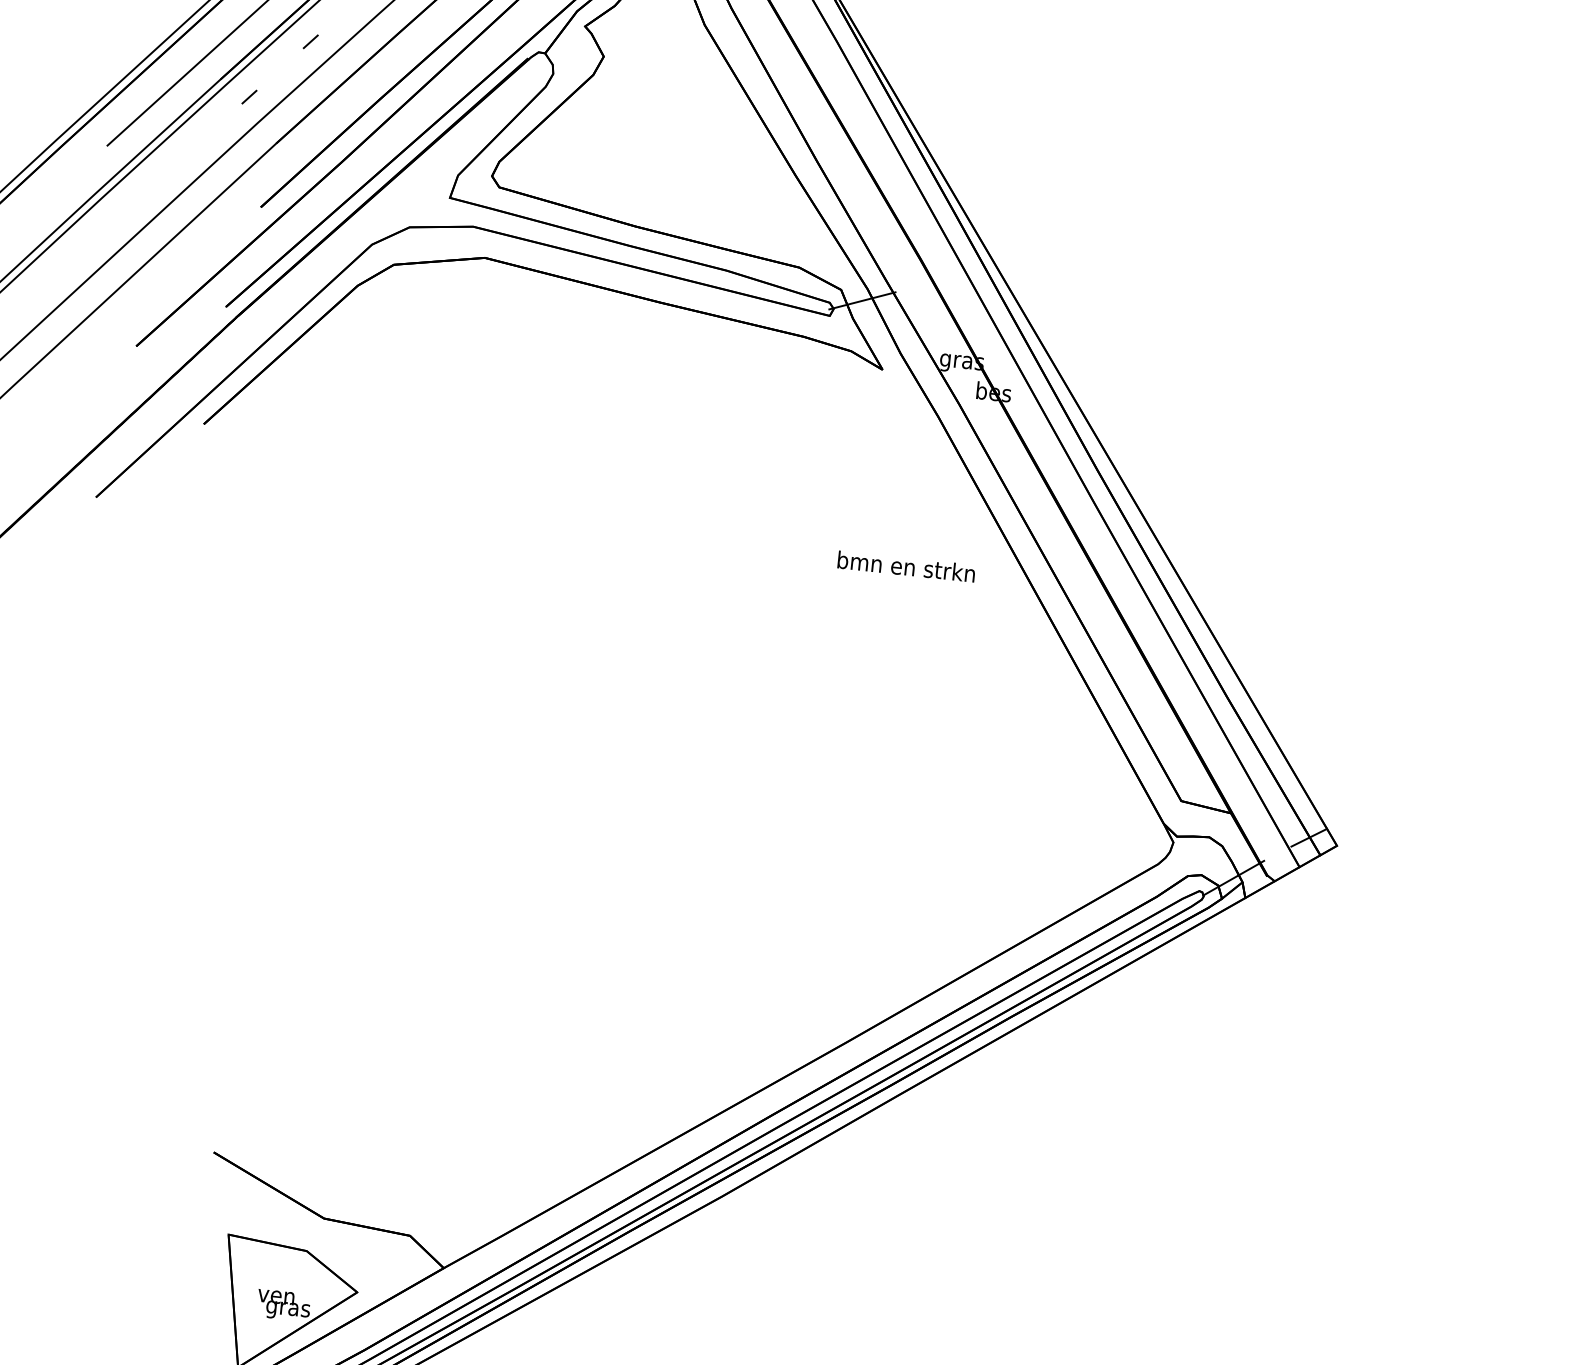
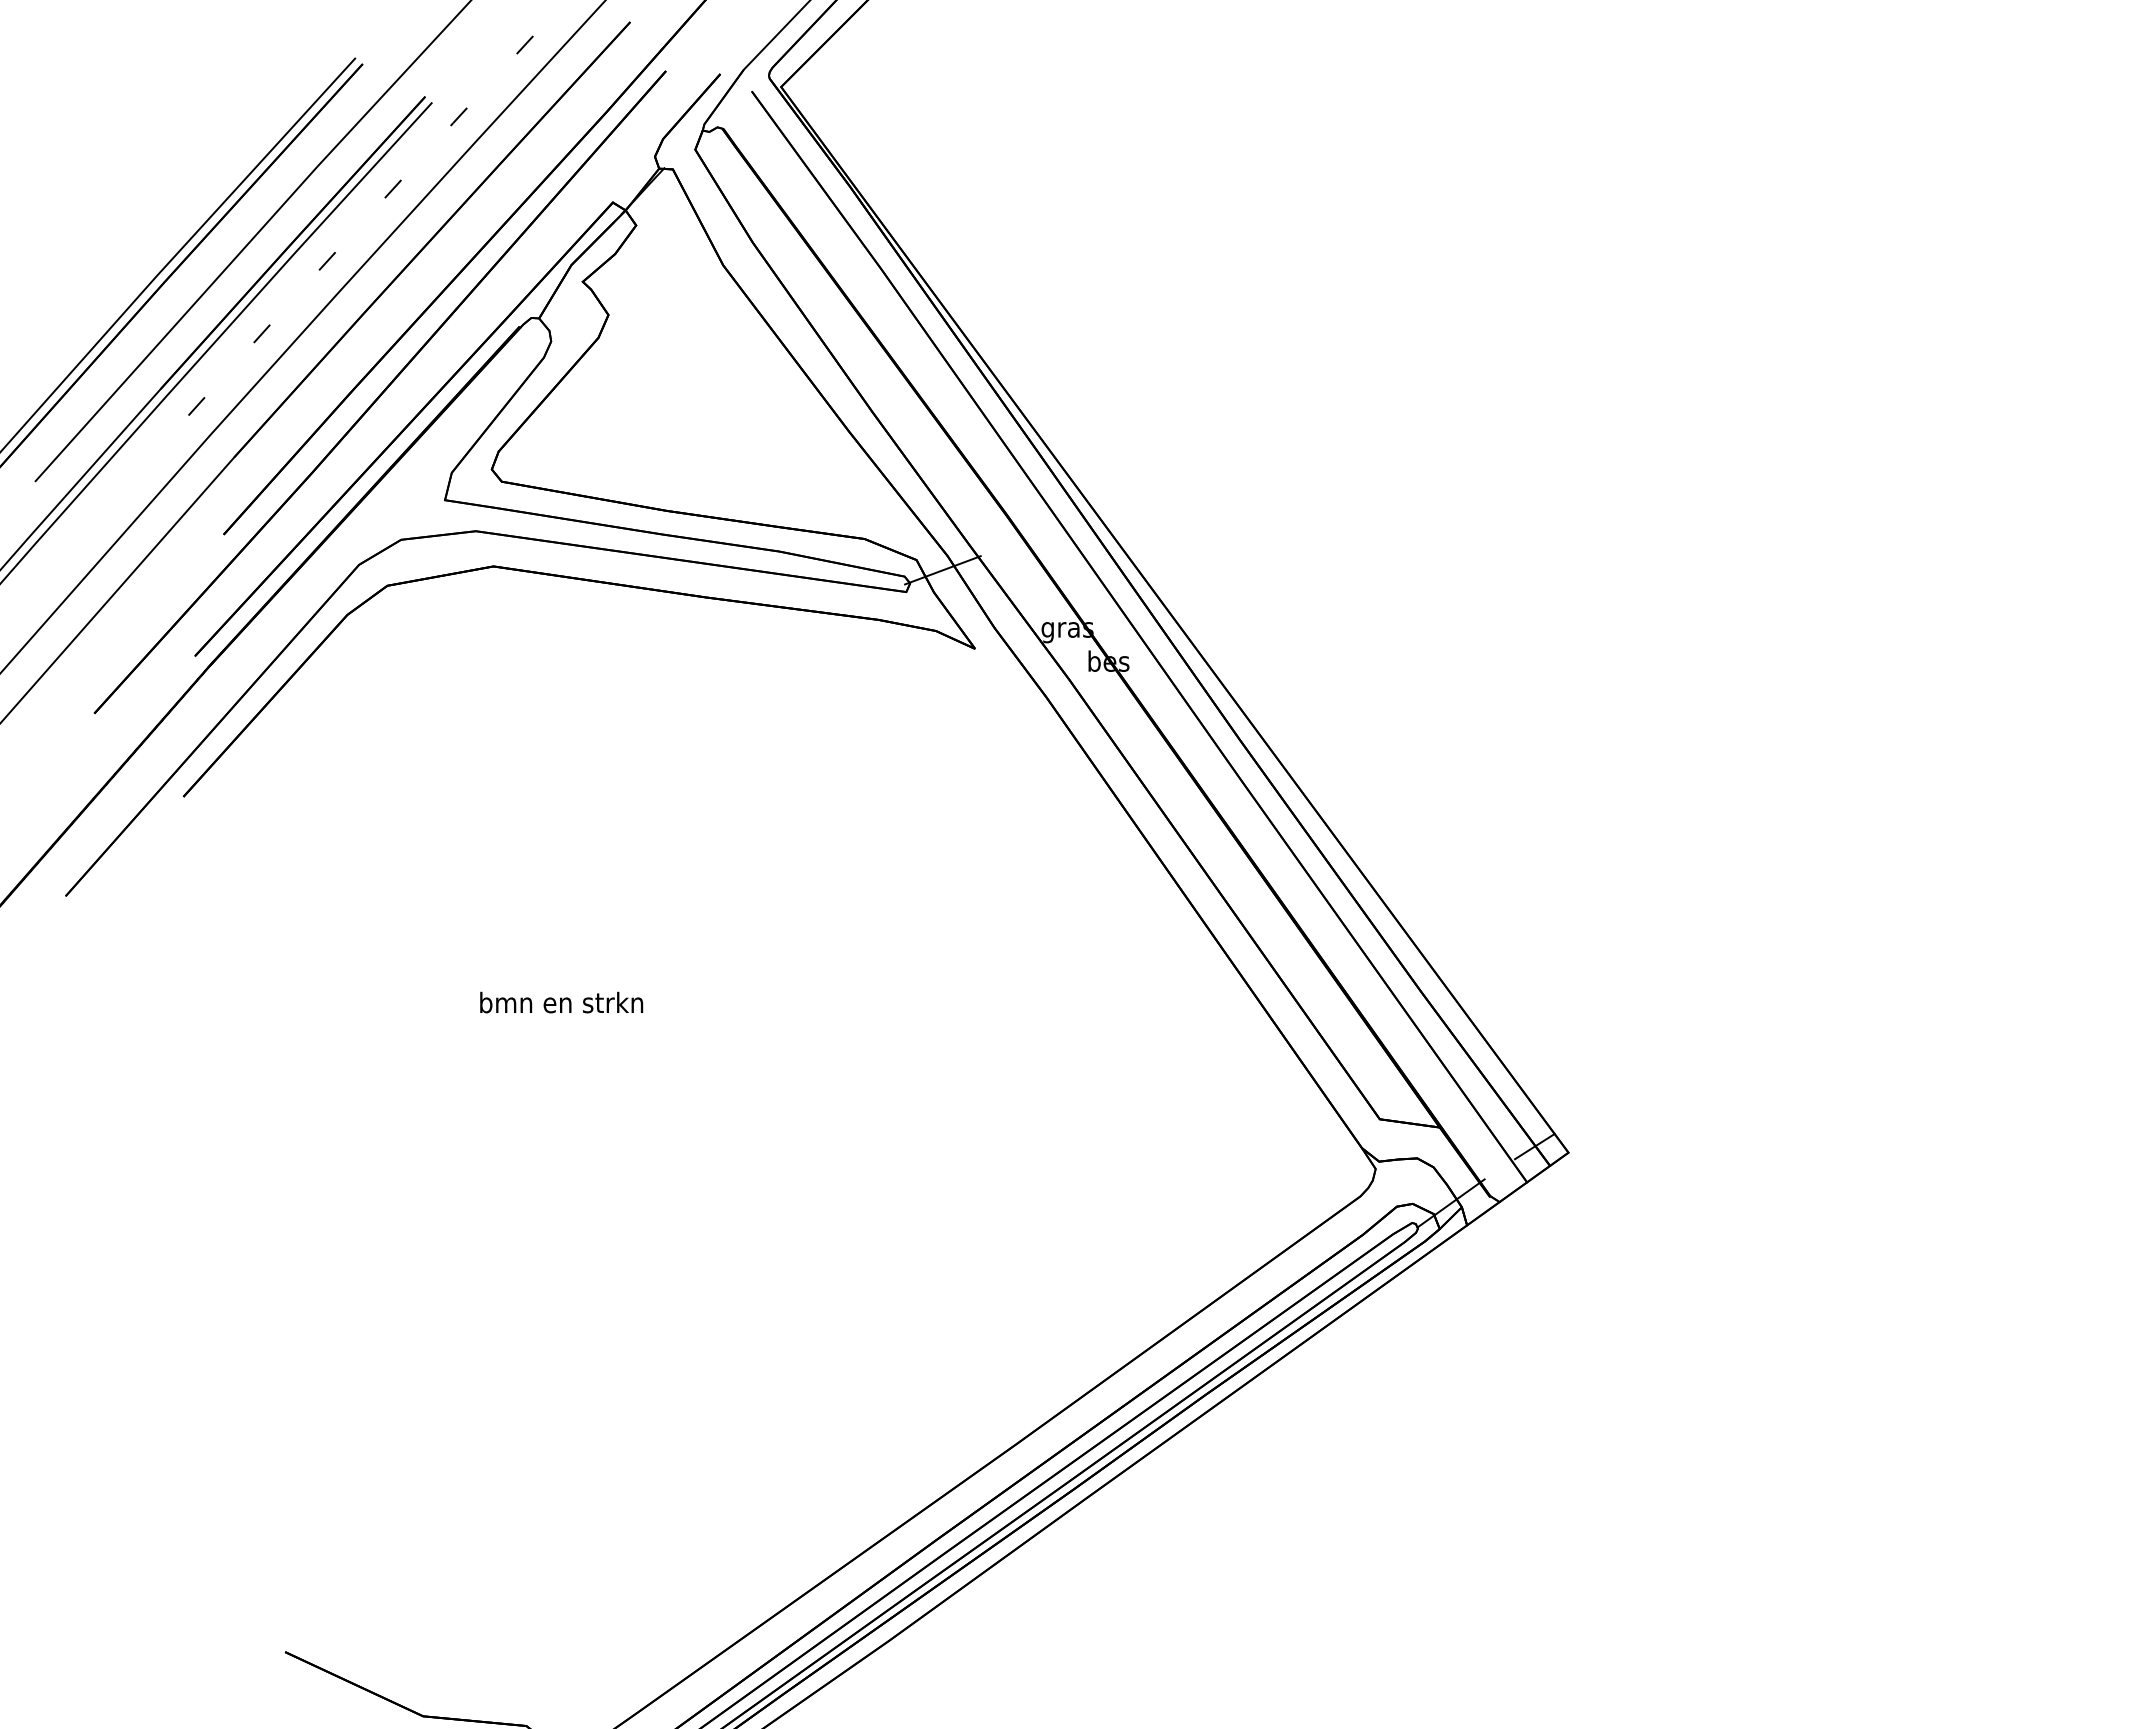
text: (906, 566) -> (561, 1002), moved

